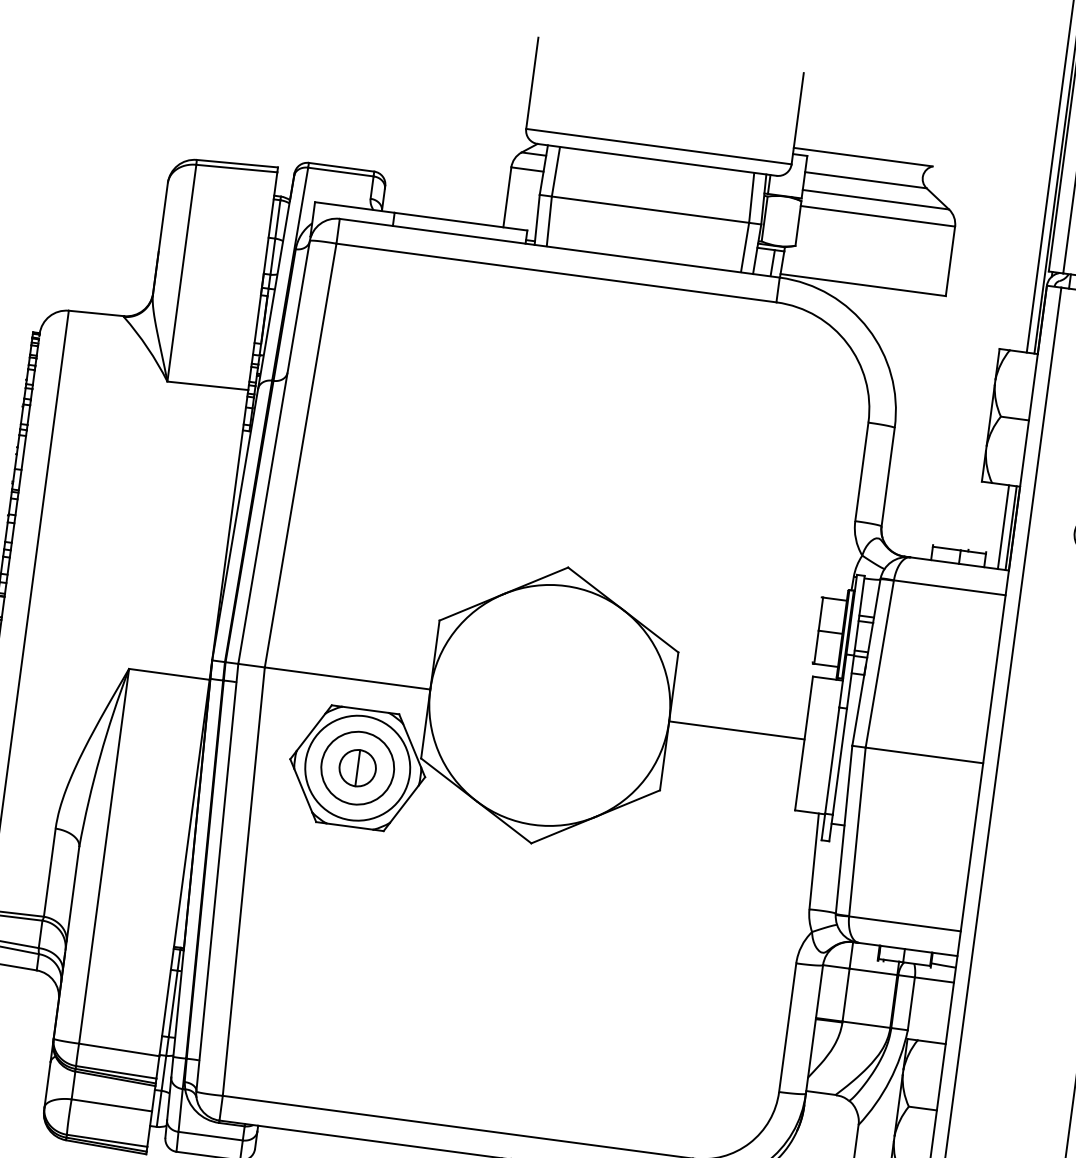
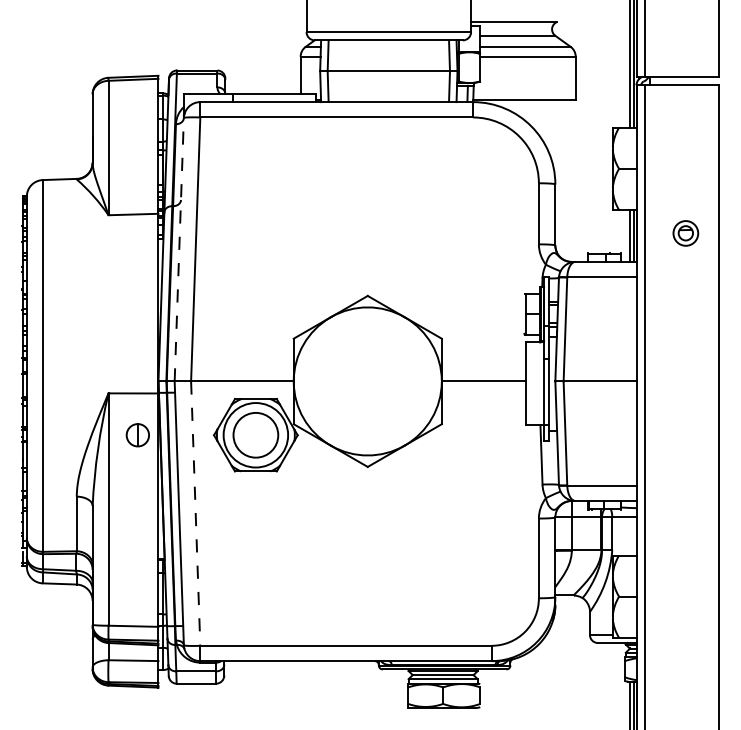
line: (274, 452) -> (179, 249), solid -> dashed
part: (357, 768) -> (137, 435), moved
line: (243, 882) -> (195, 514), solid -> dashed

